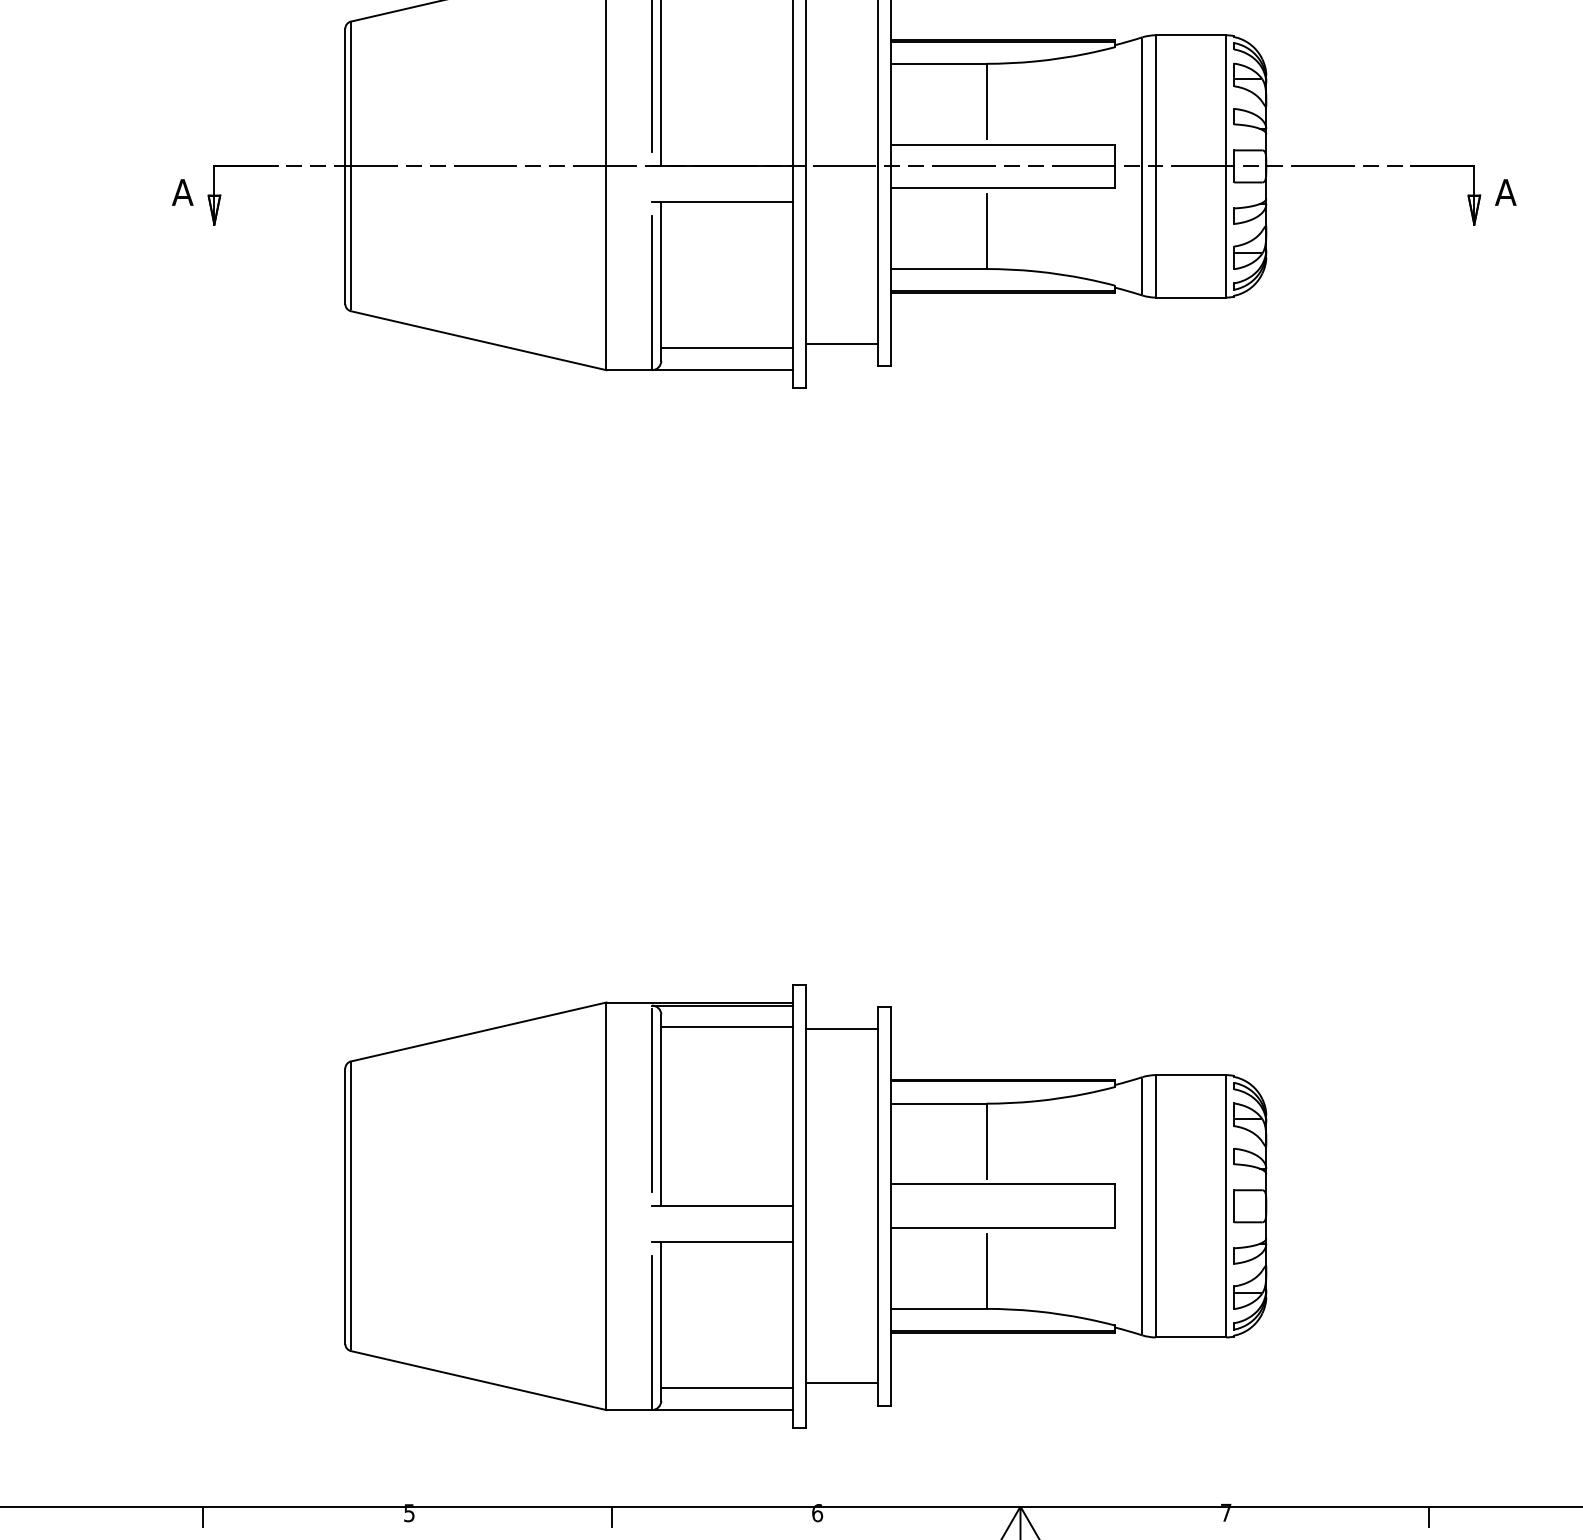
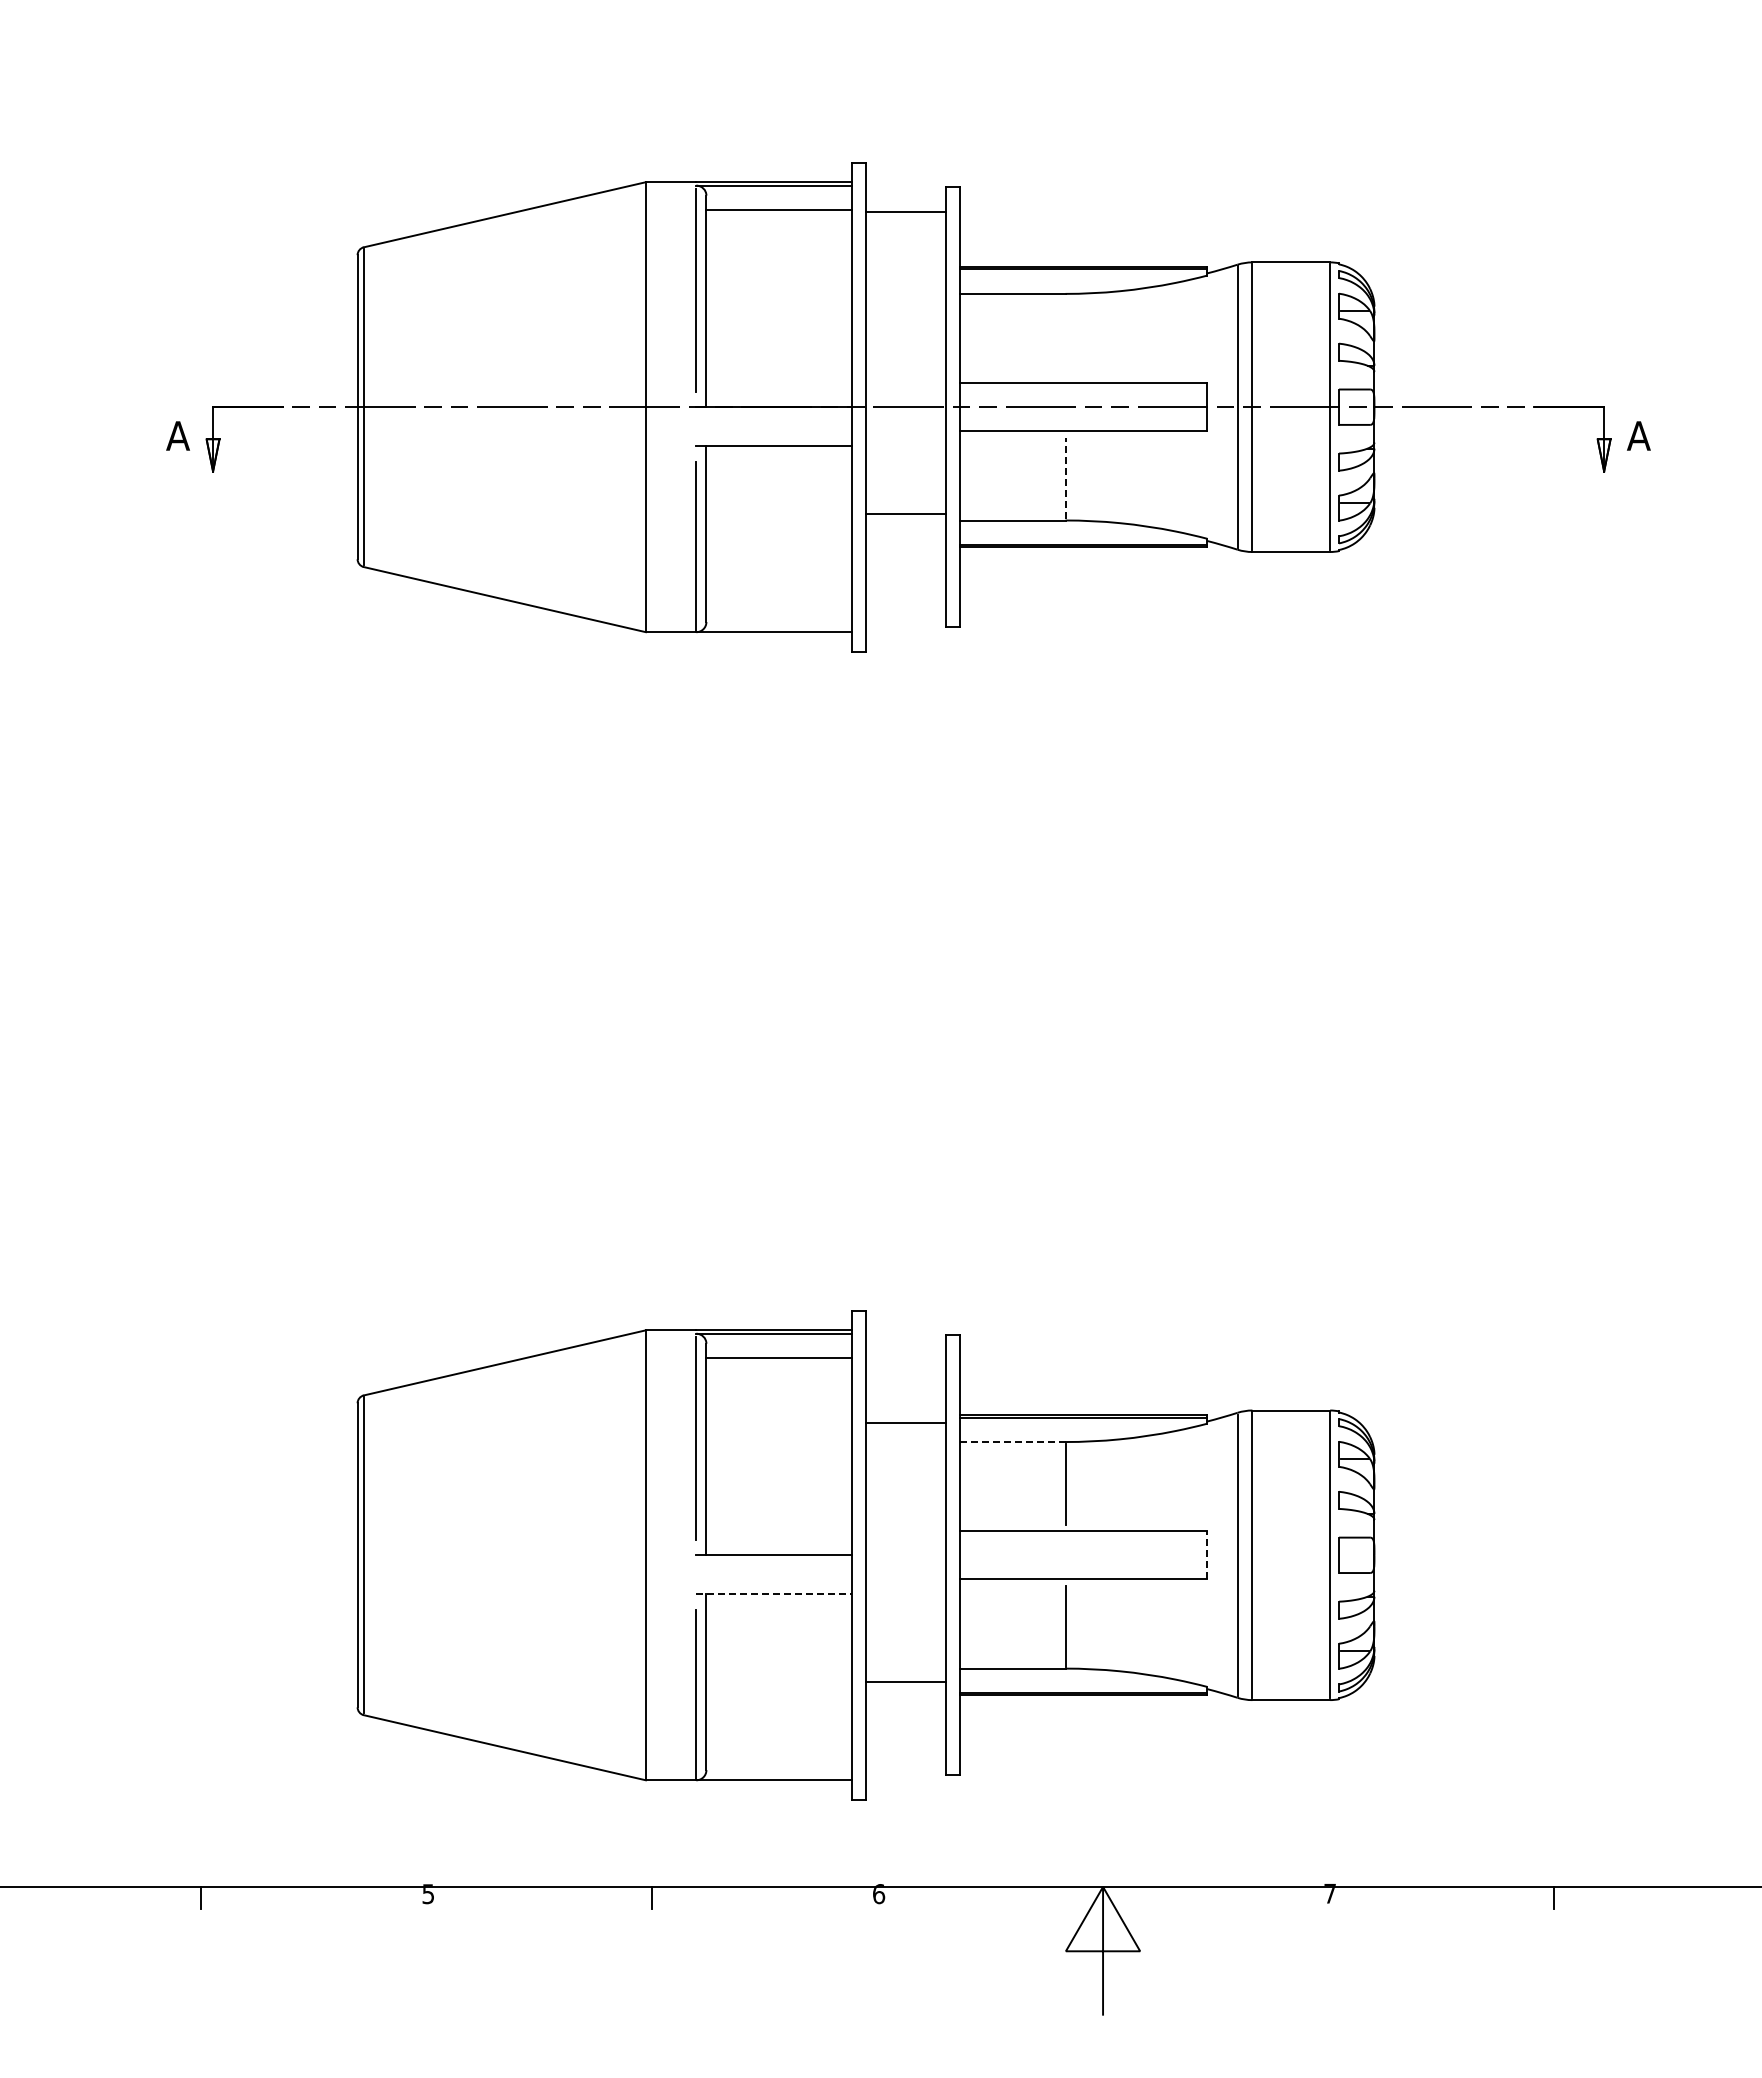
line: (986, 101) -> (1065, 335), removed
line: (986, 231) -> (1065, 478), solid -> dashed
line: (841, 343) -> (905, 513), moved
line: (726, 347) -> (778, 607), removed
line: (841, 1028) -> (905, 1422), moved
line: (938, 1104) -> (1012, 1442), solid -> dashed
line: (1115, 1205) -> (1207, 1554), solid -> dashed
line: (722, 1241) -> (773, 1594), solid -> dashed
line: (841, 1383) -> (905, 1681), moved
line: (726, 1387) -> (778, 1755), removed

